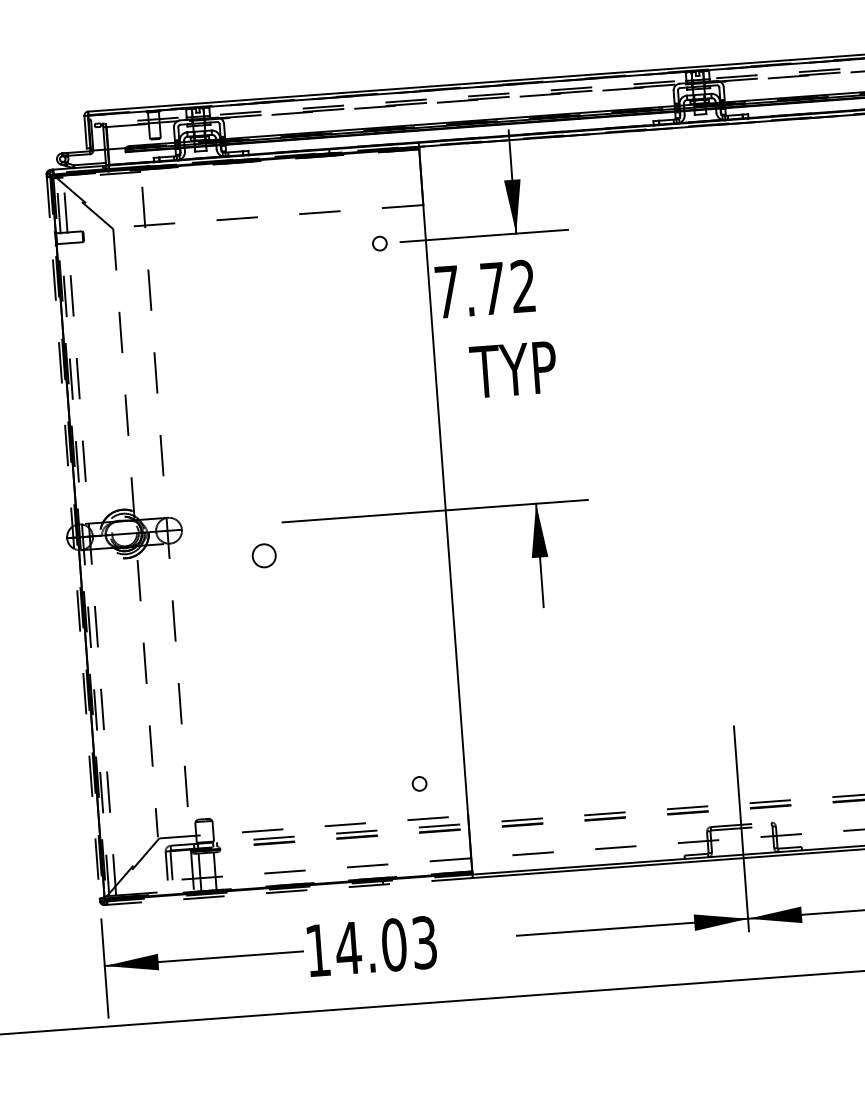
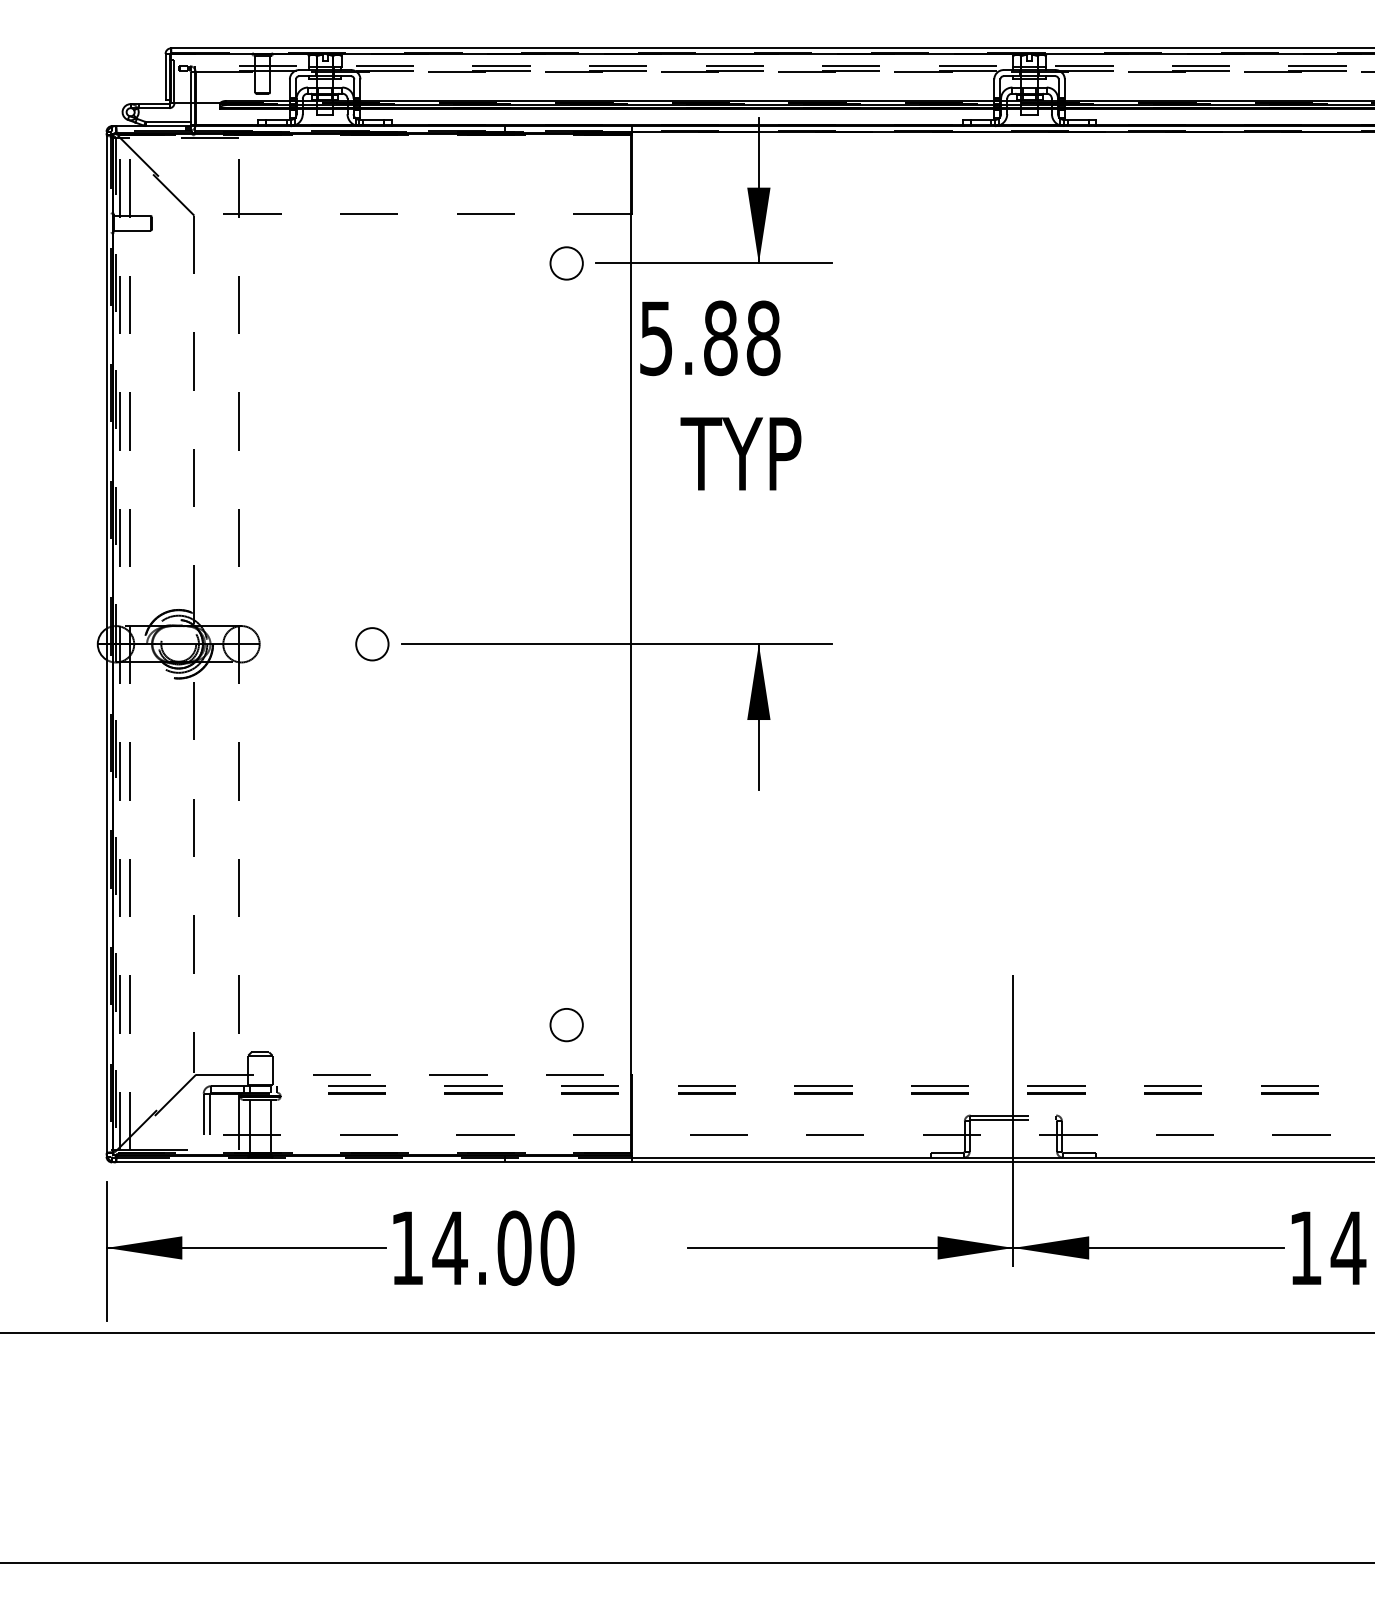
circle: (379, 243) -> (566, 263), size x1.67
text: (485, 289) -> (710, 338), 7.72 -> 5.88
line: (73, 537) -> (106, 644), dashed -> solid
circle: (264, 555) -> (372, 644), moved
circle: (419, 783) -> (566, 1024), size x1.67
line: (289, 891) -> (373, 1162), dashed -> solid
text: (424, 942) -> (557, 1247), 14.03 -> 14.00

